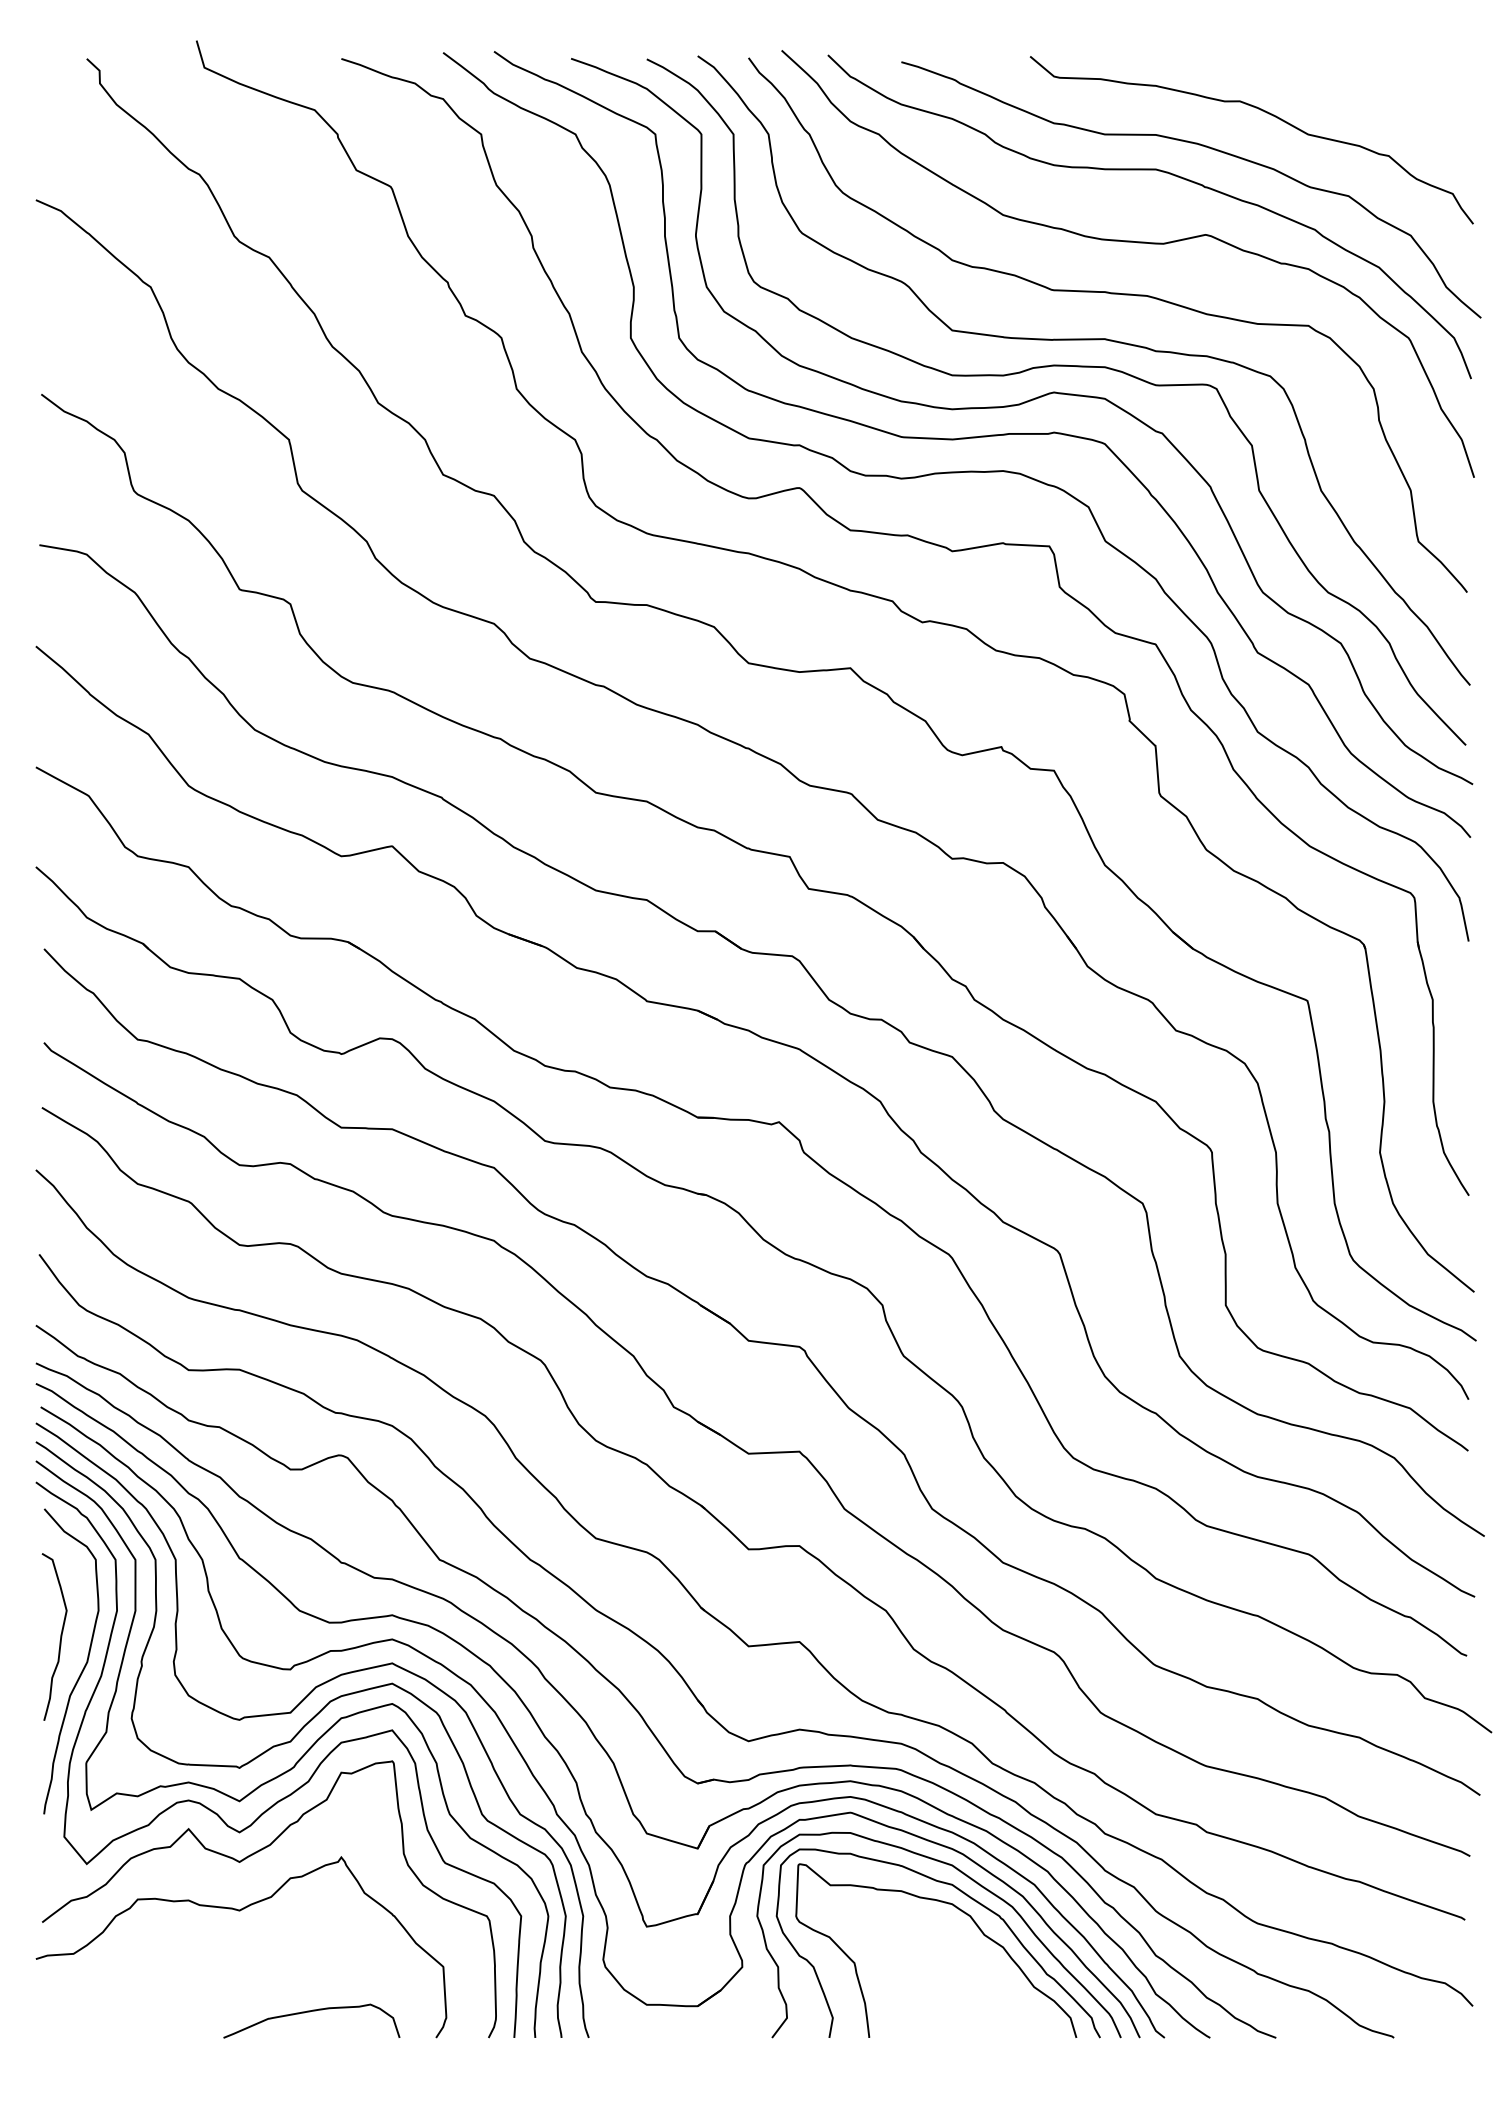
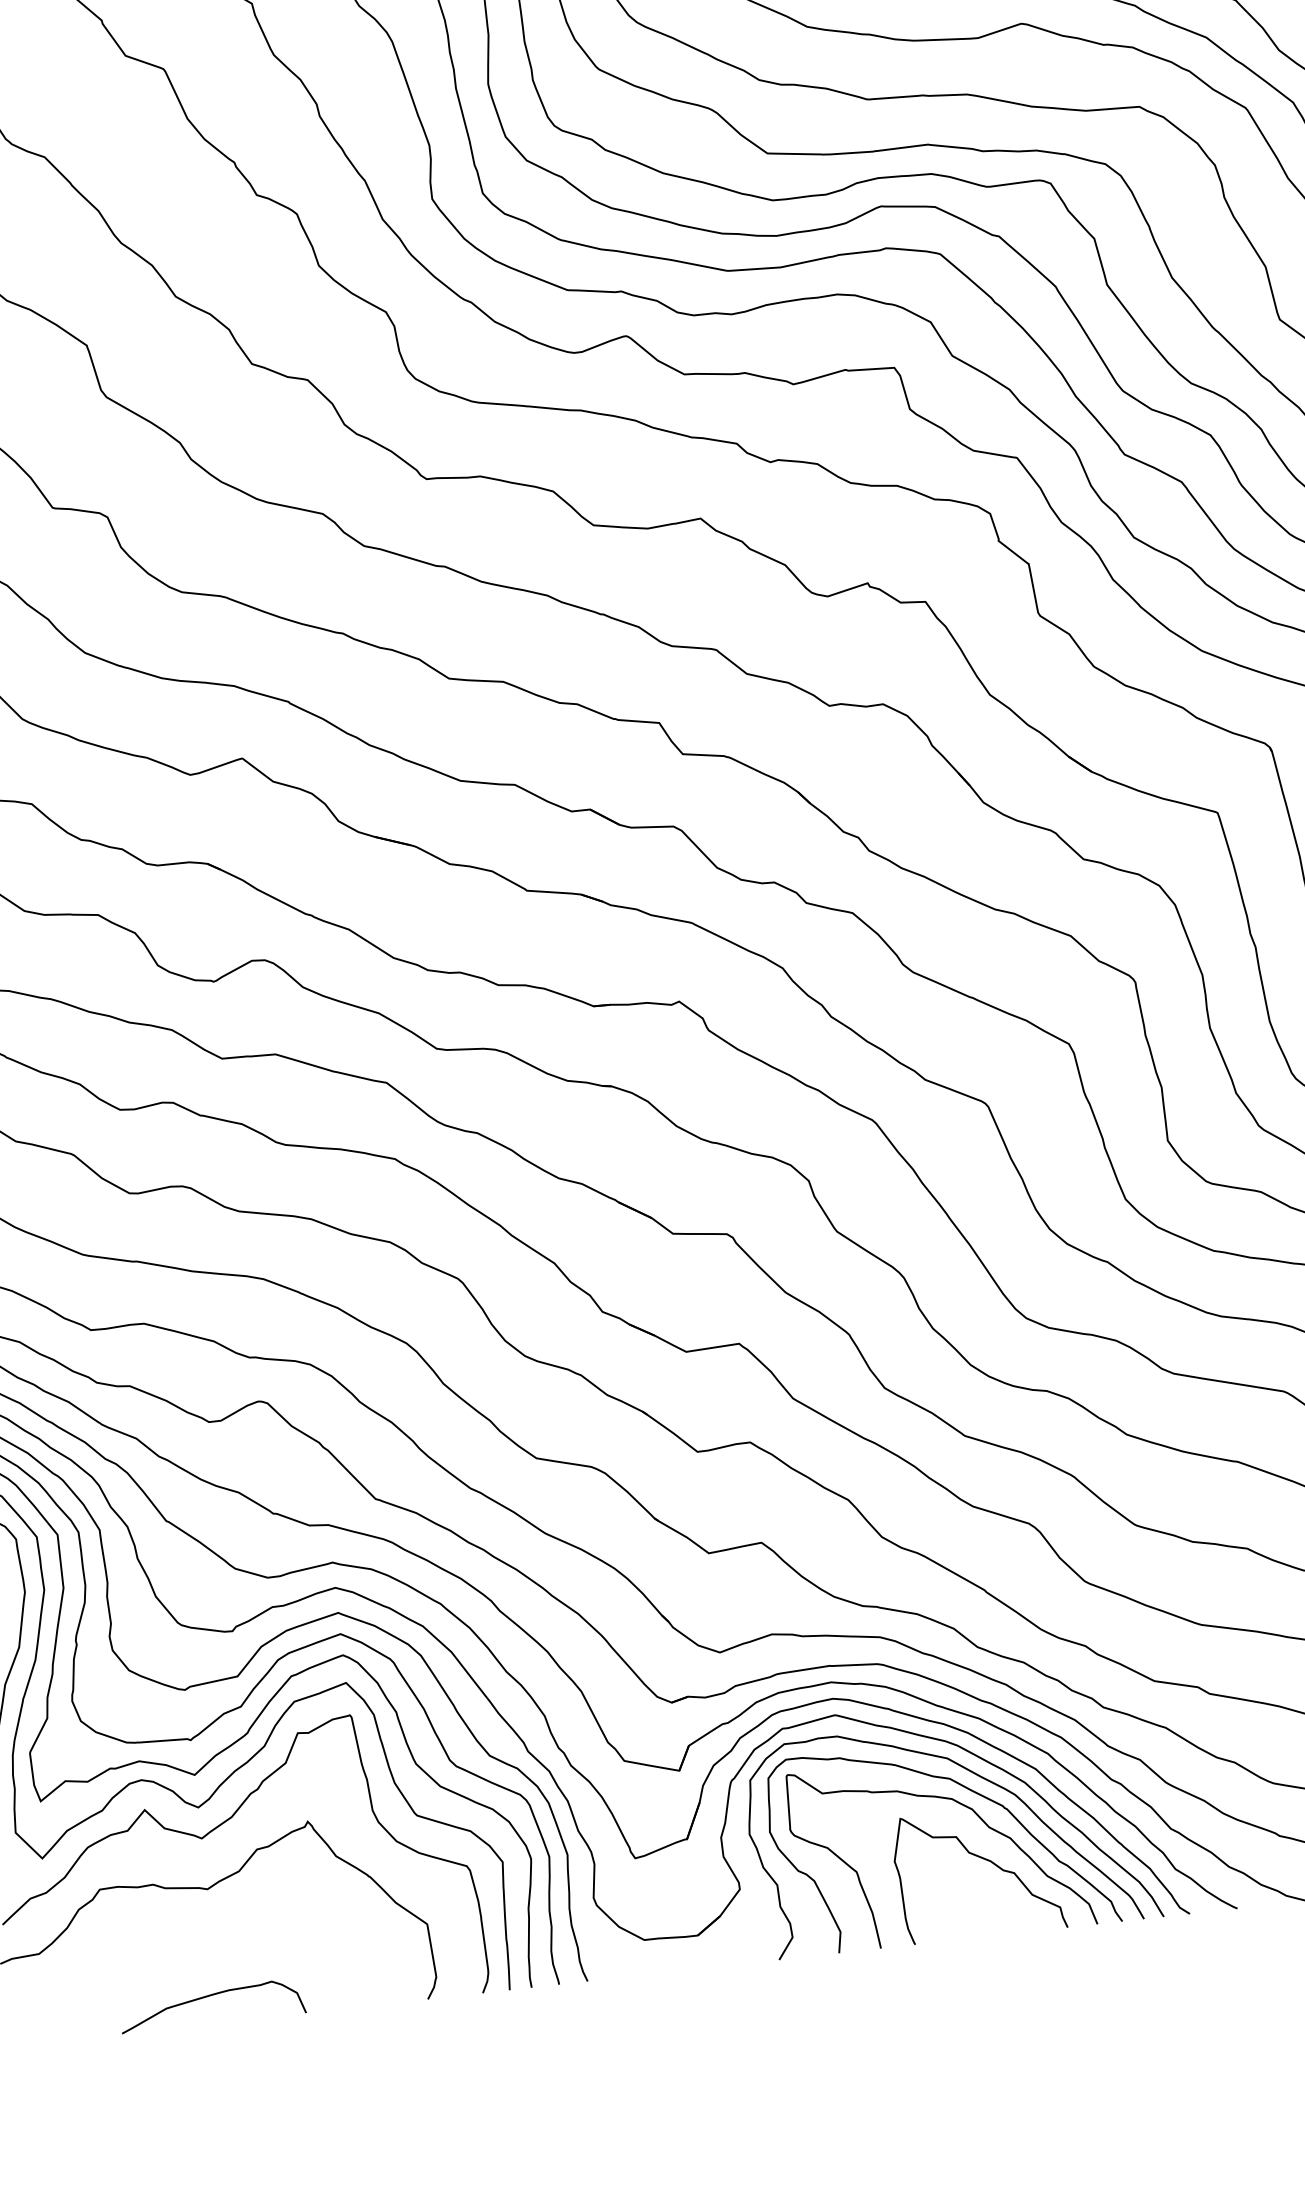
curve: (976, 1965) -> (984, 1860), added
curve: (310, 2012) -> (210, 1996), moved

